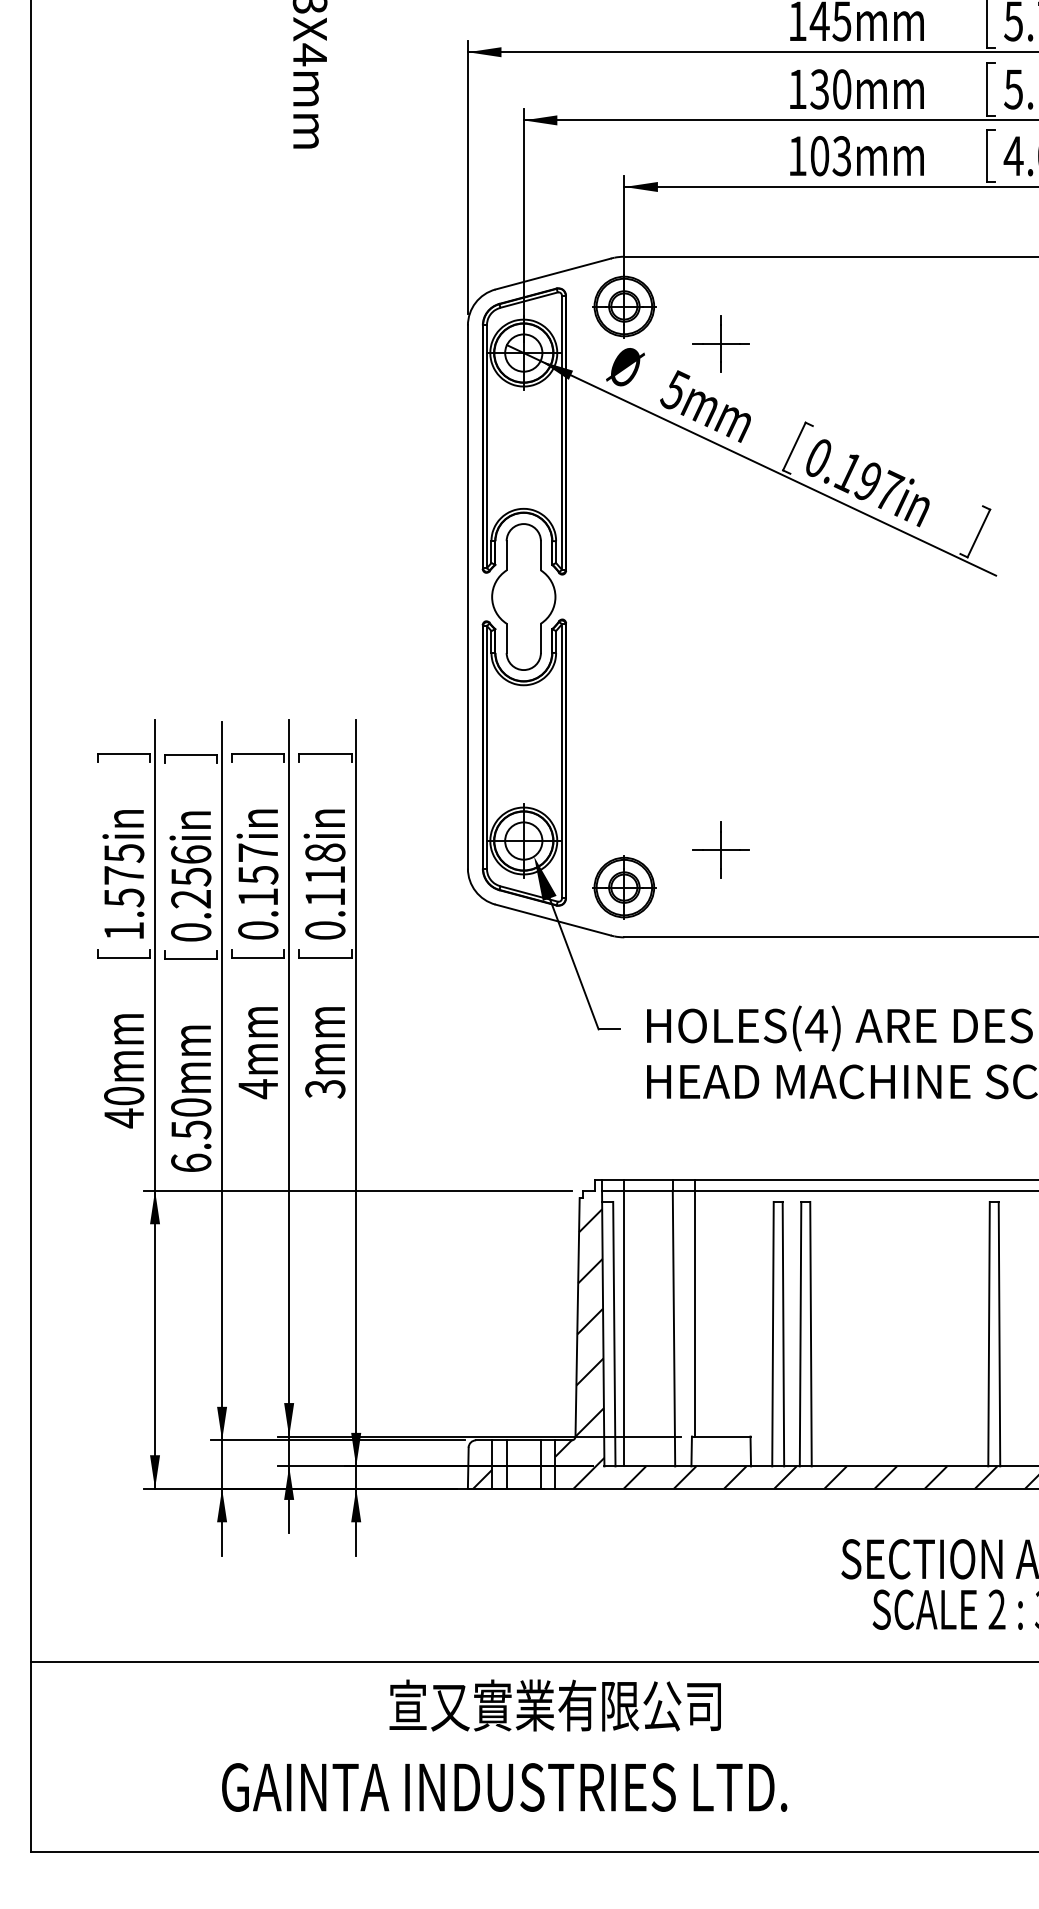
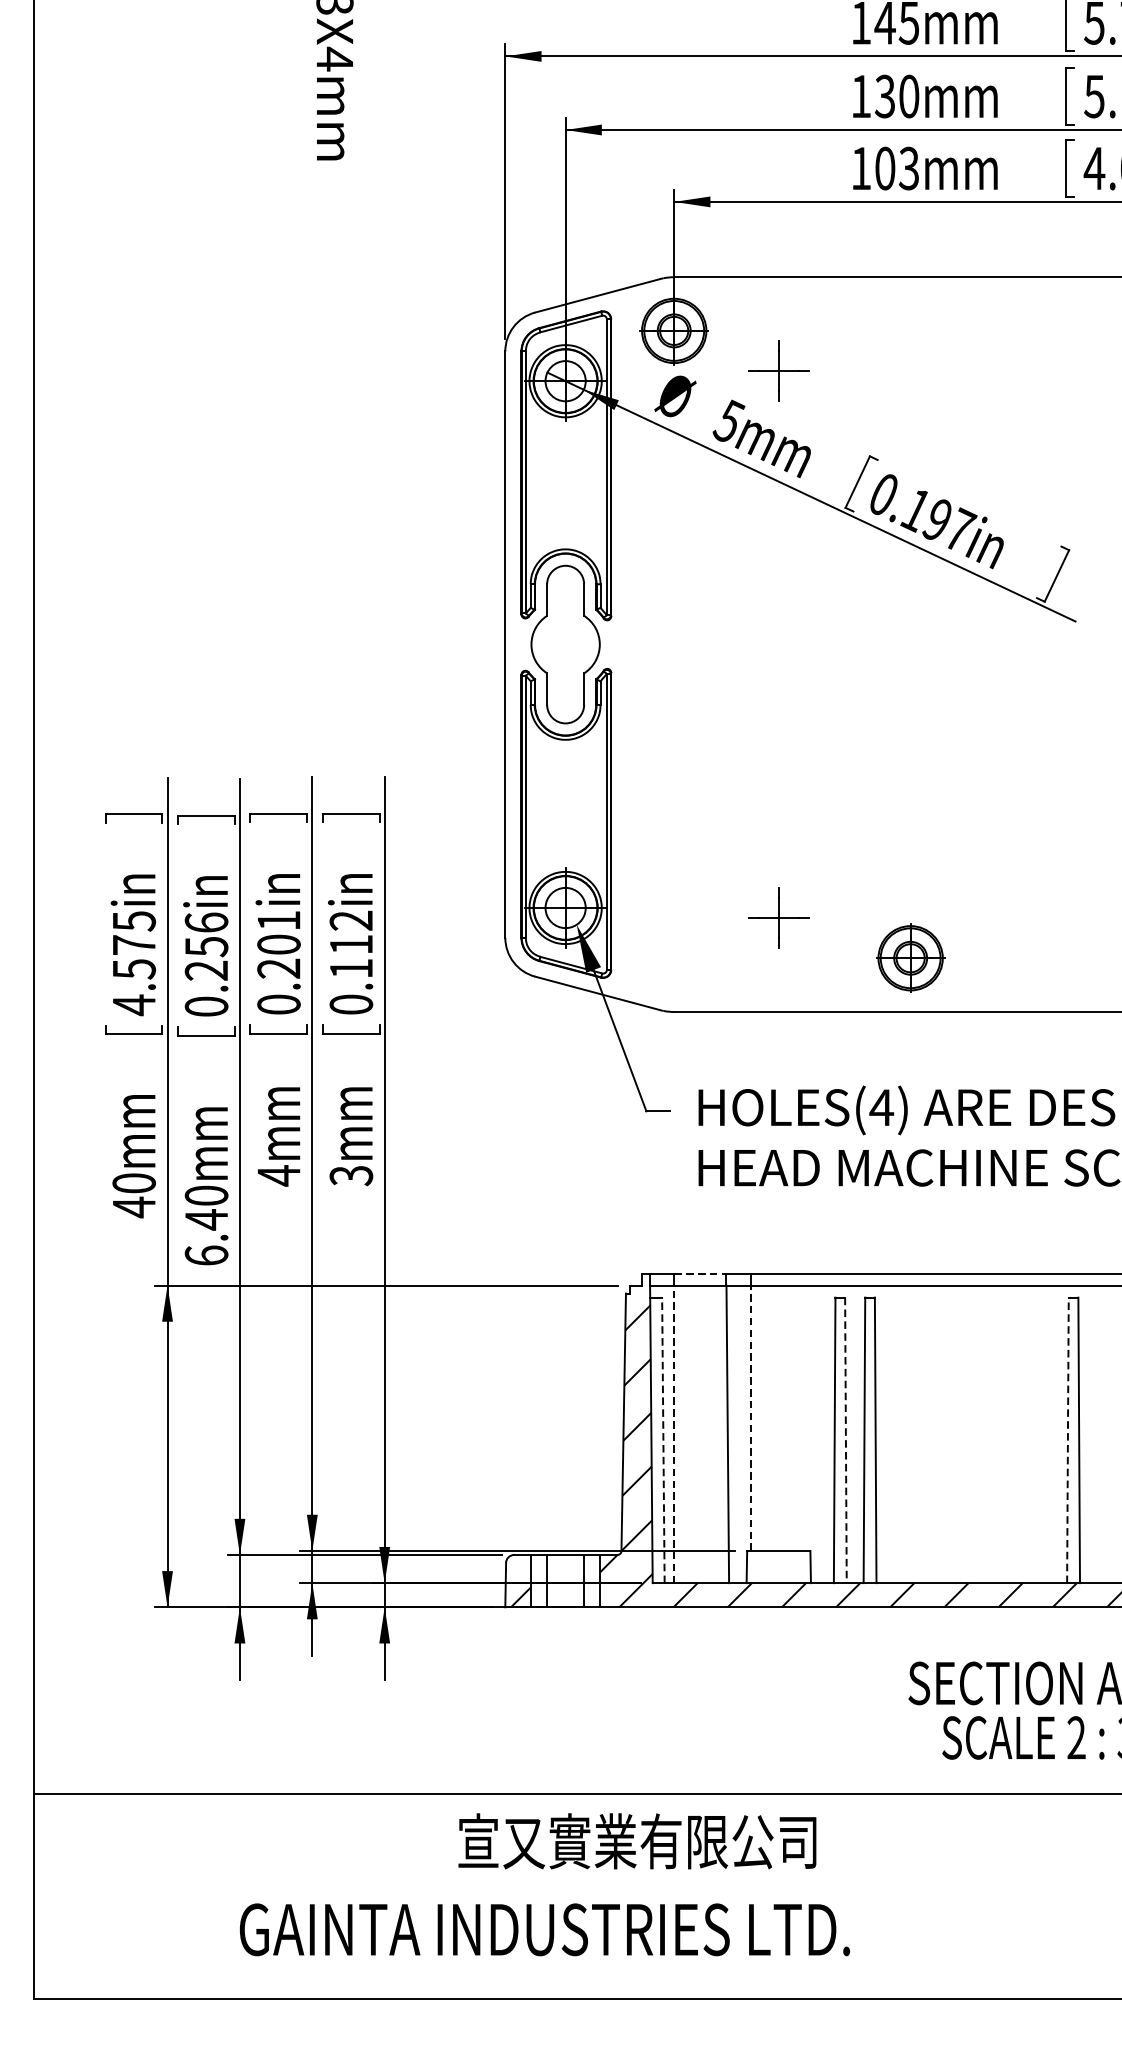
text: (325, 852) -> (351, 920), 0.118in -> 0.112in
text: (258, 874) -> (279, 944), 0.157in -> 0.201in
part: (624, 887) -> (910, 958), moved
text: (123, 931) -> (133, 1005), 1.575in -> 4.575in
text: (191, 1129) -> (206, 1219), 6.50mm -> 6.40mm
line: (649, 1179) -> (701, 1273), solid -> dashed
line: (695, 1313) -> (751, 1418), solid -> dashed
line: (624, 1328) -> (674, 1434), solid -> dashed
line: (614, 1333) -> (663, 1439), solid -> dashed
line: (989, 1333) -> (1068, 1439), solid -> dashed
line: (783, 1334) -> (846, 1440), solid -> dashed
text: (554, 1705) -> (636, 1841), moved

